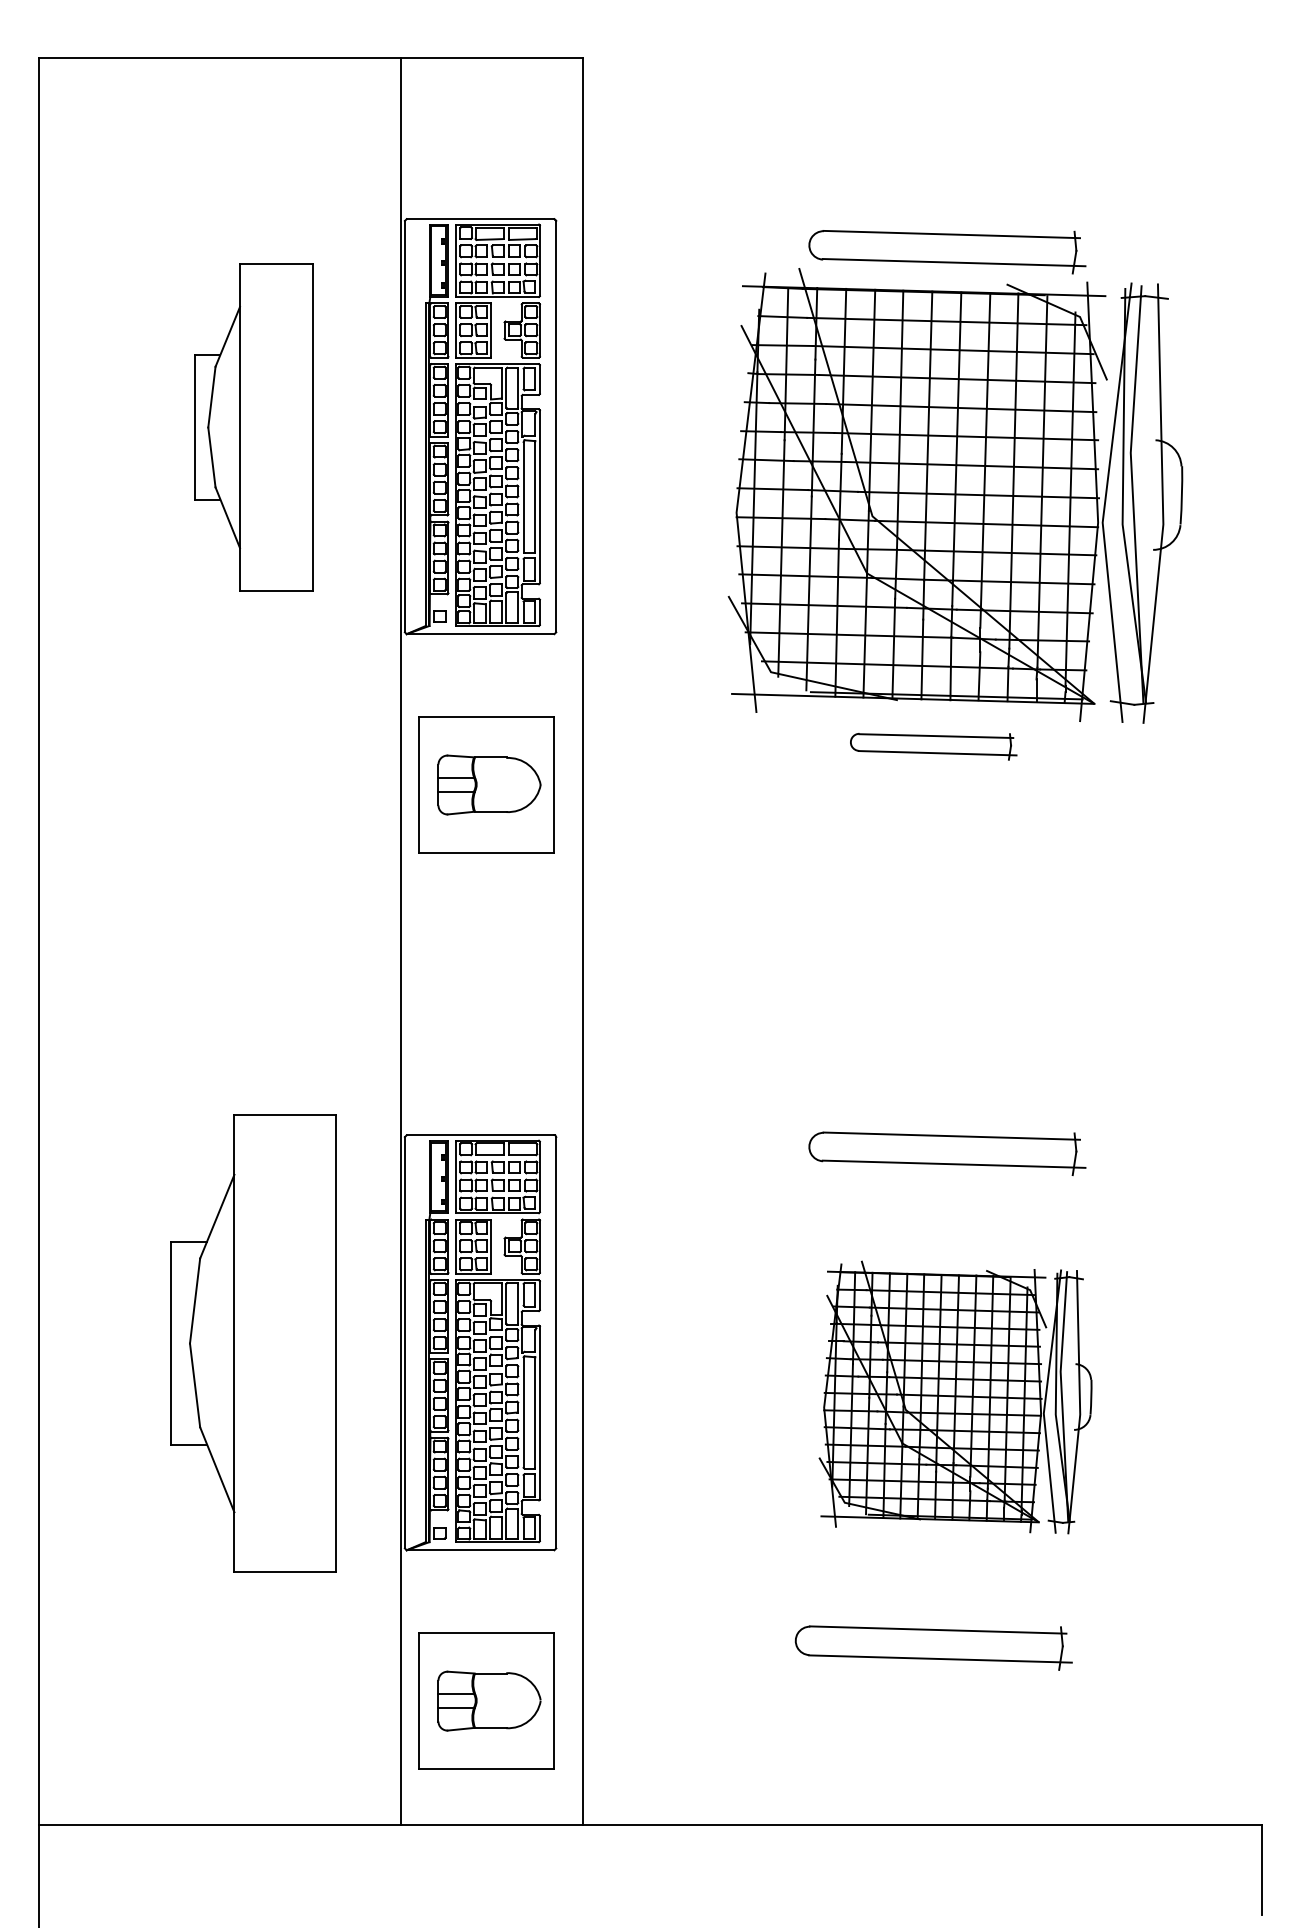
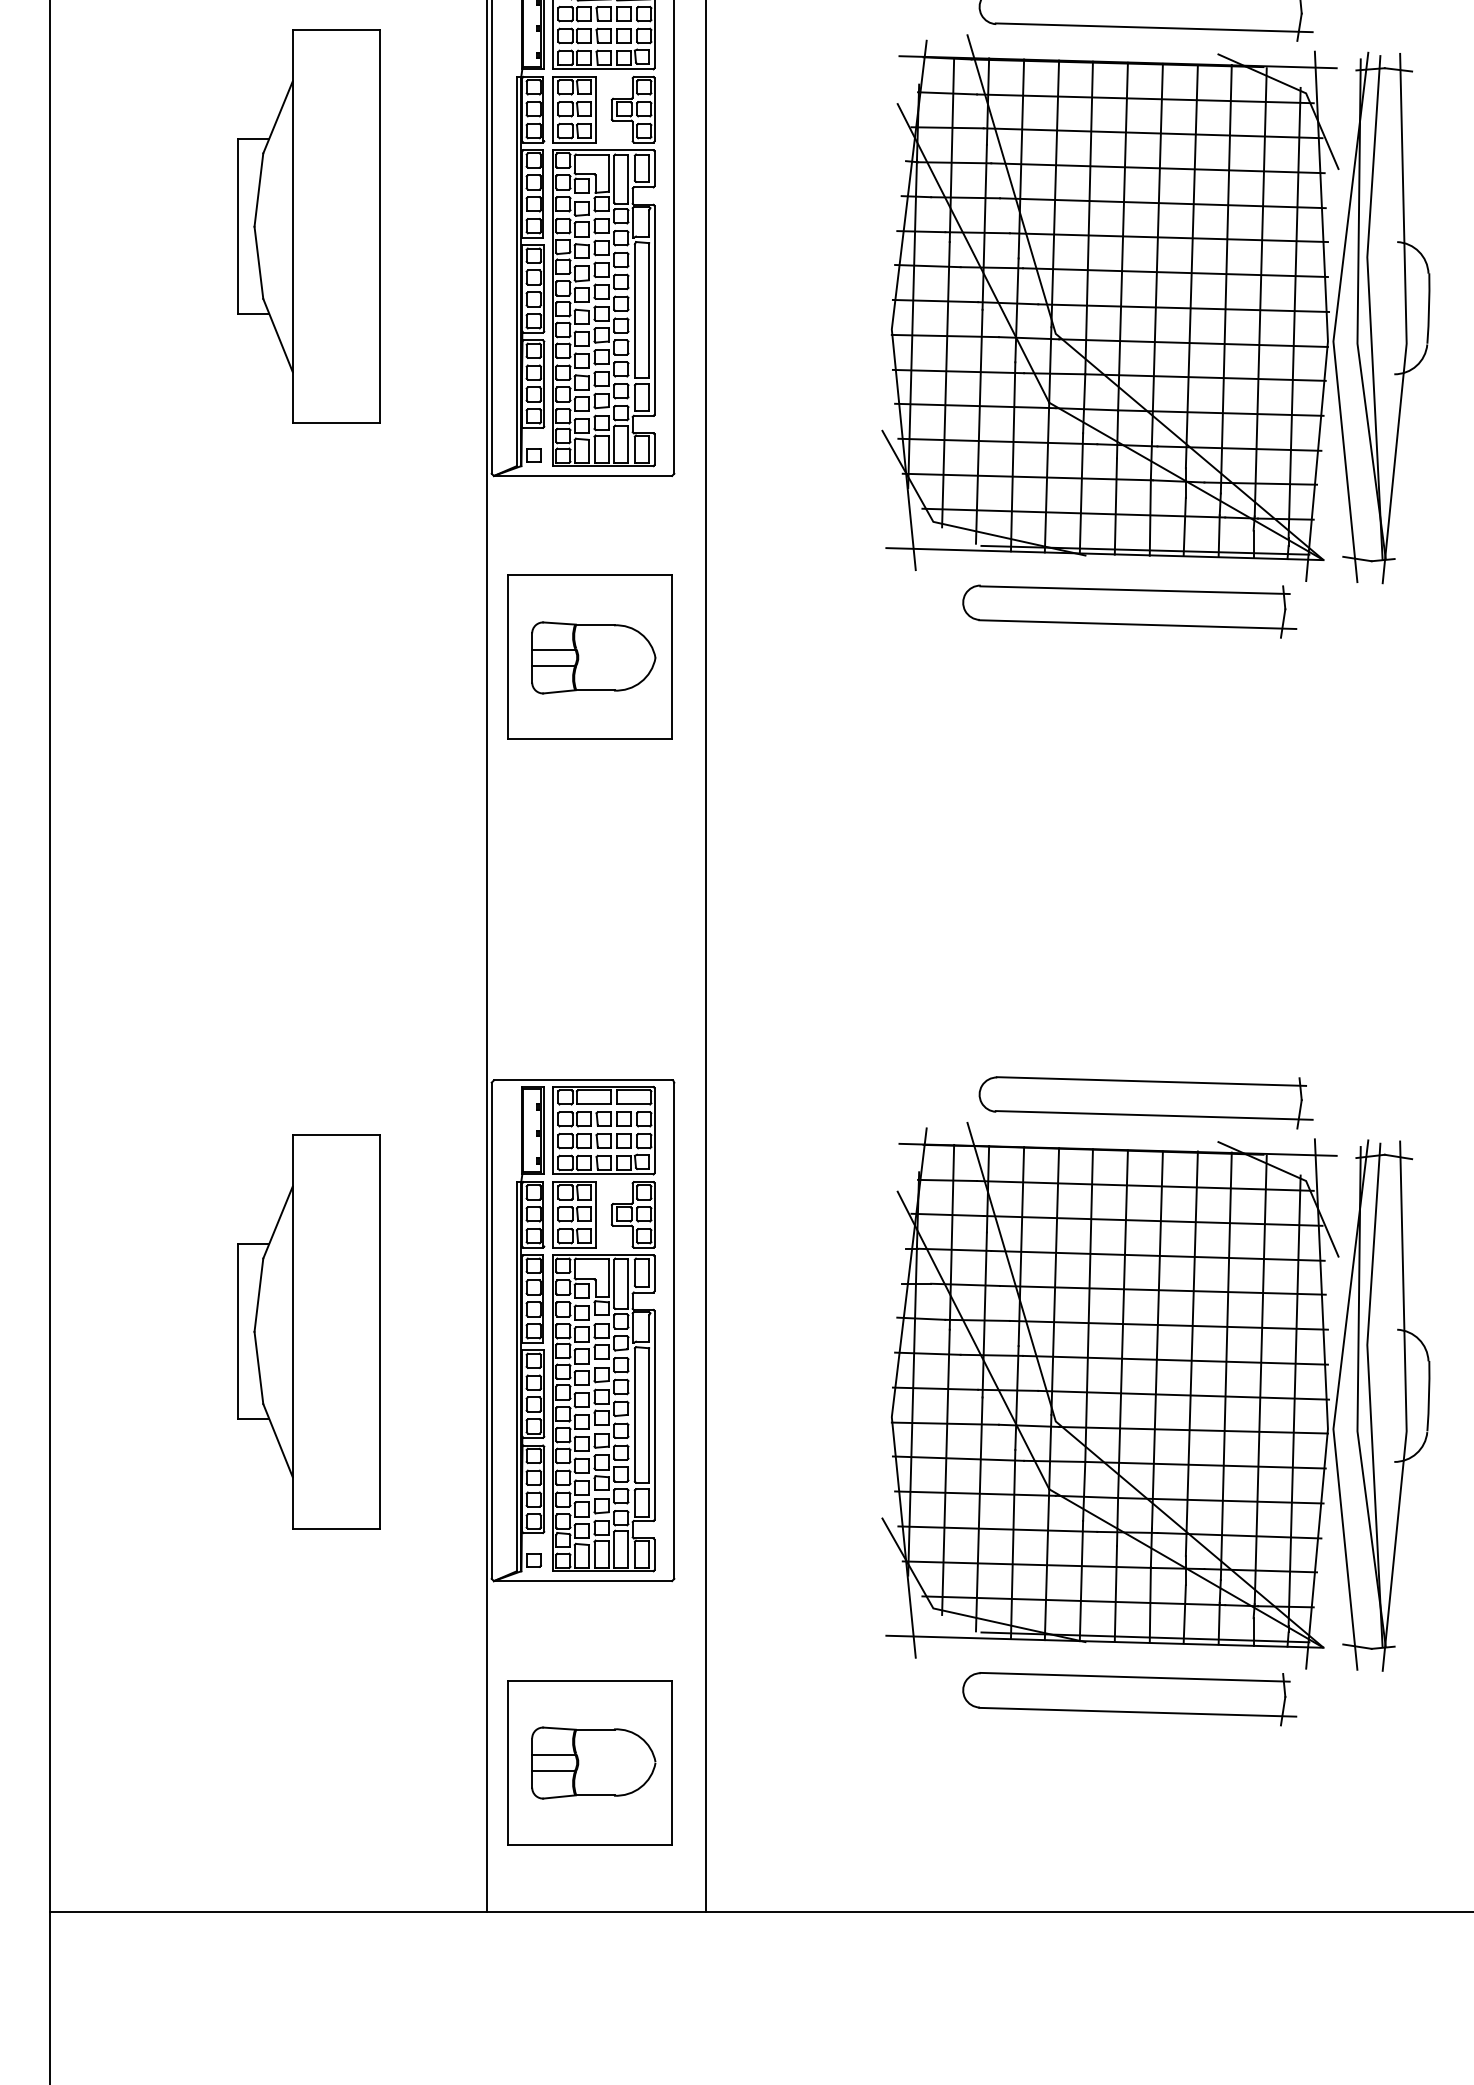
part: (933, 746) -> (1129, 611), size x1.67
part: (253, 1343) -> (309, 1331), size x0.71
part: (955, 1397) -> (1155, 1396), size x1.67

